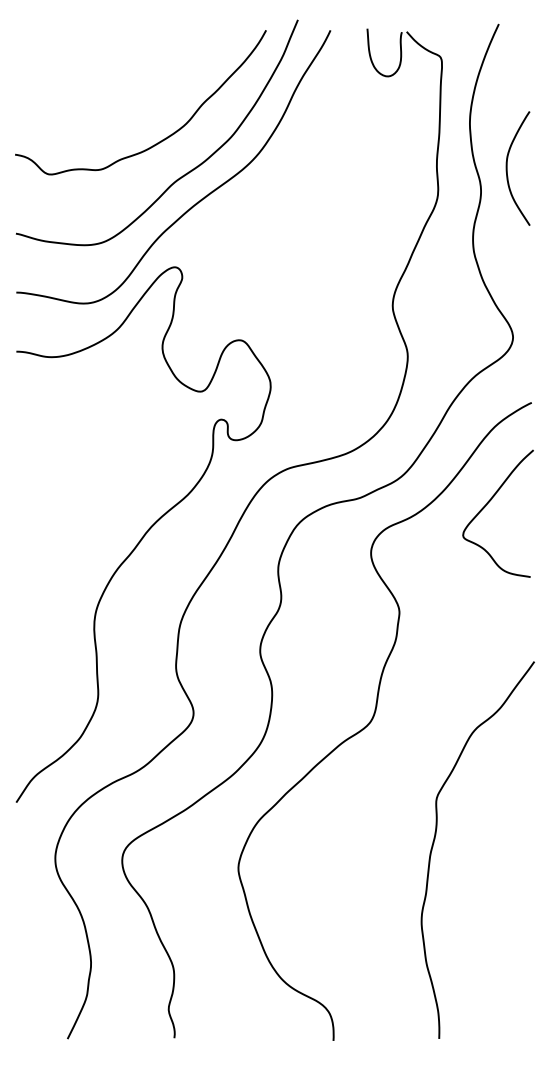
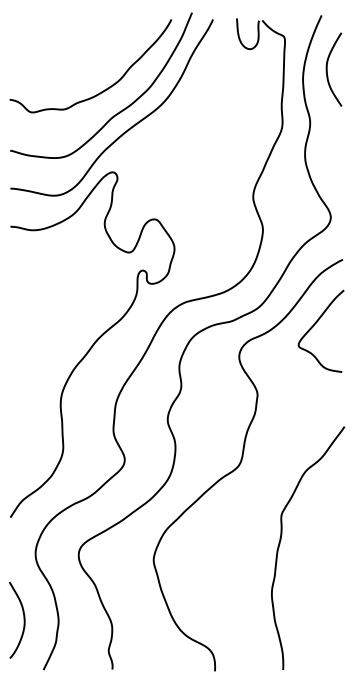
curve: (507, 168) -> (327, 69), moved
curve: (36, 960) -> (23, 619), added

